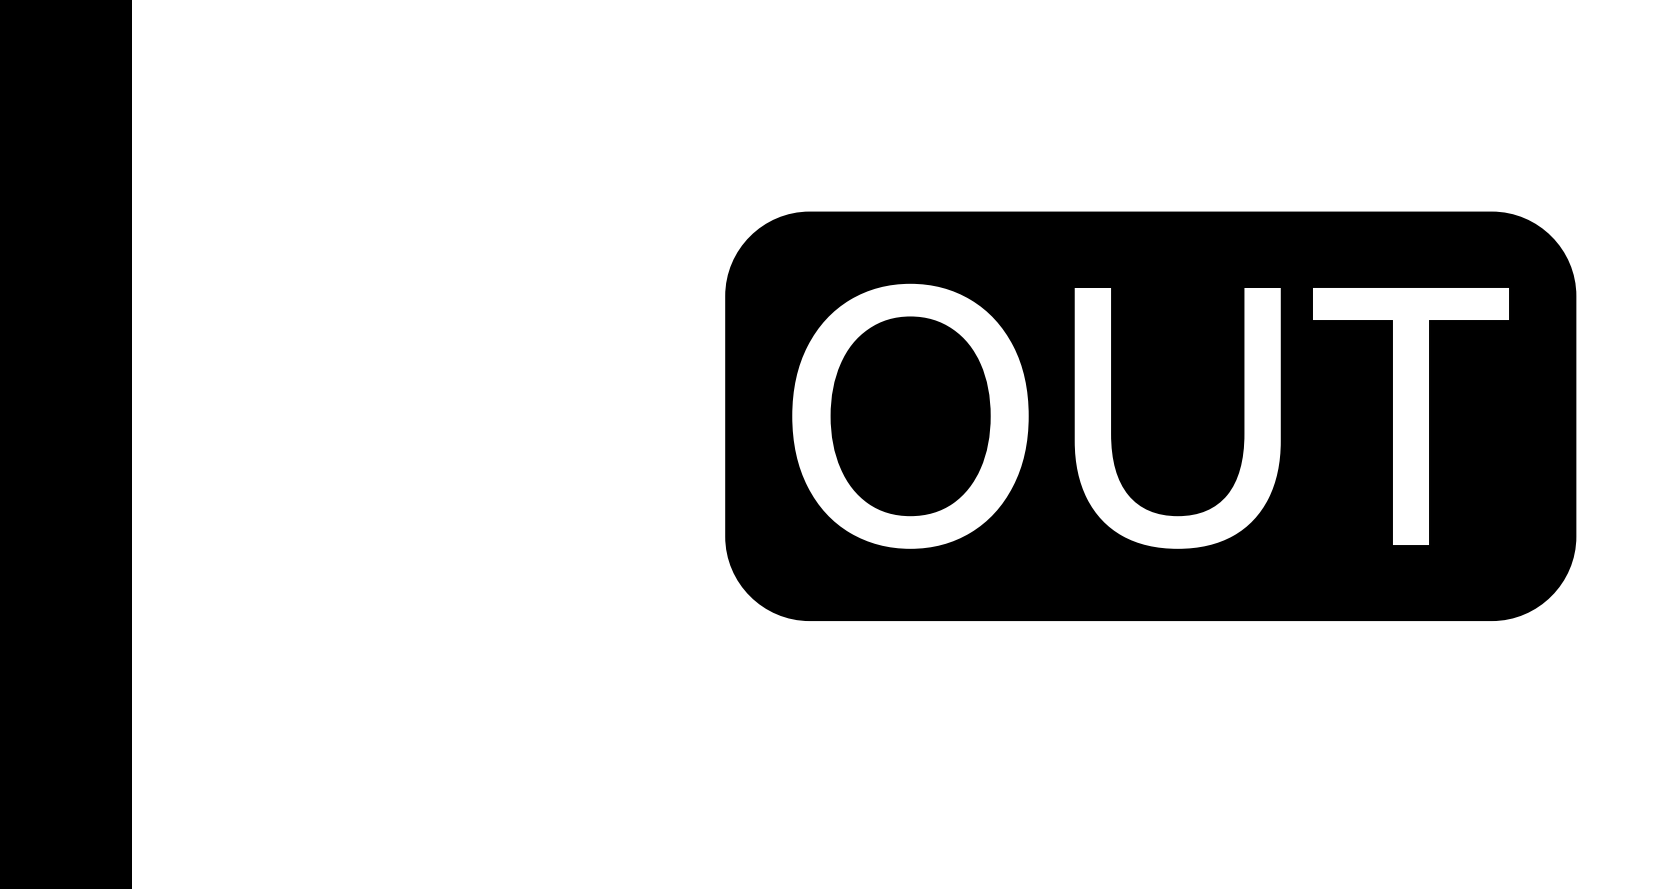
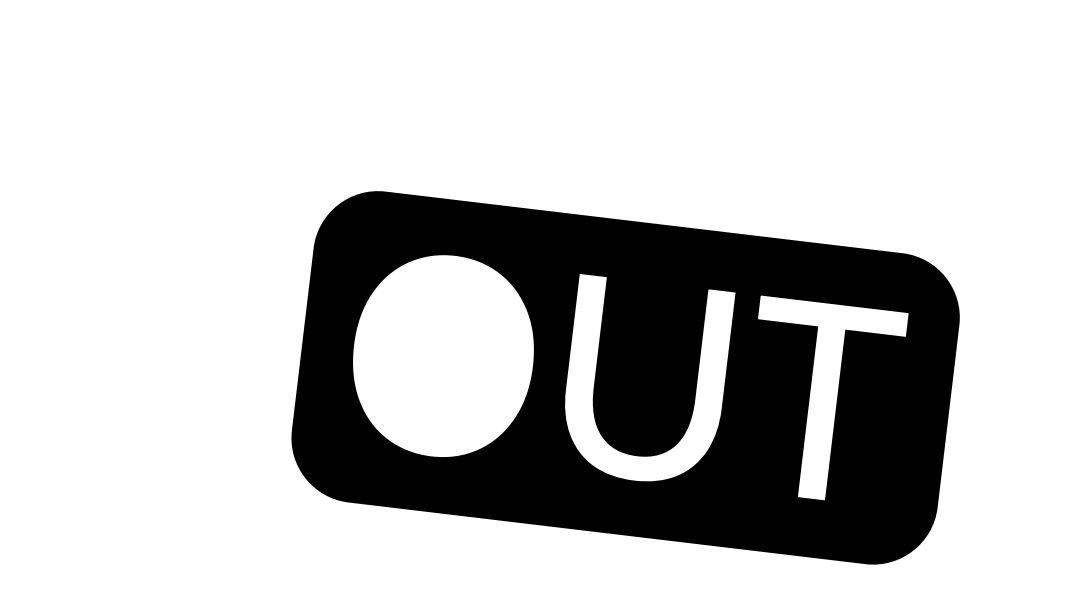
part: (910, 416) -> (443, 356), removed

